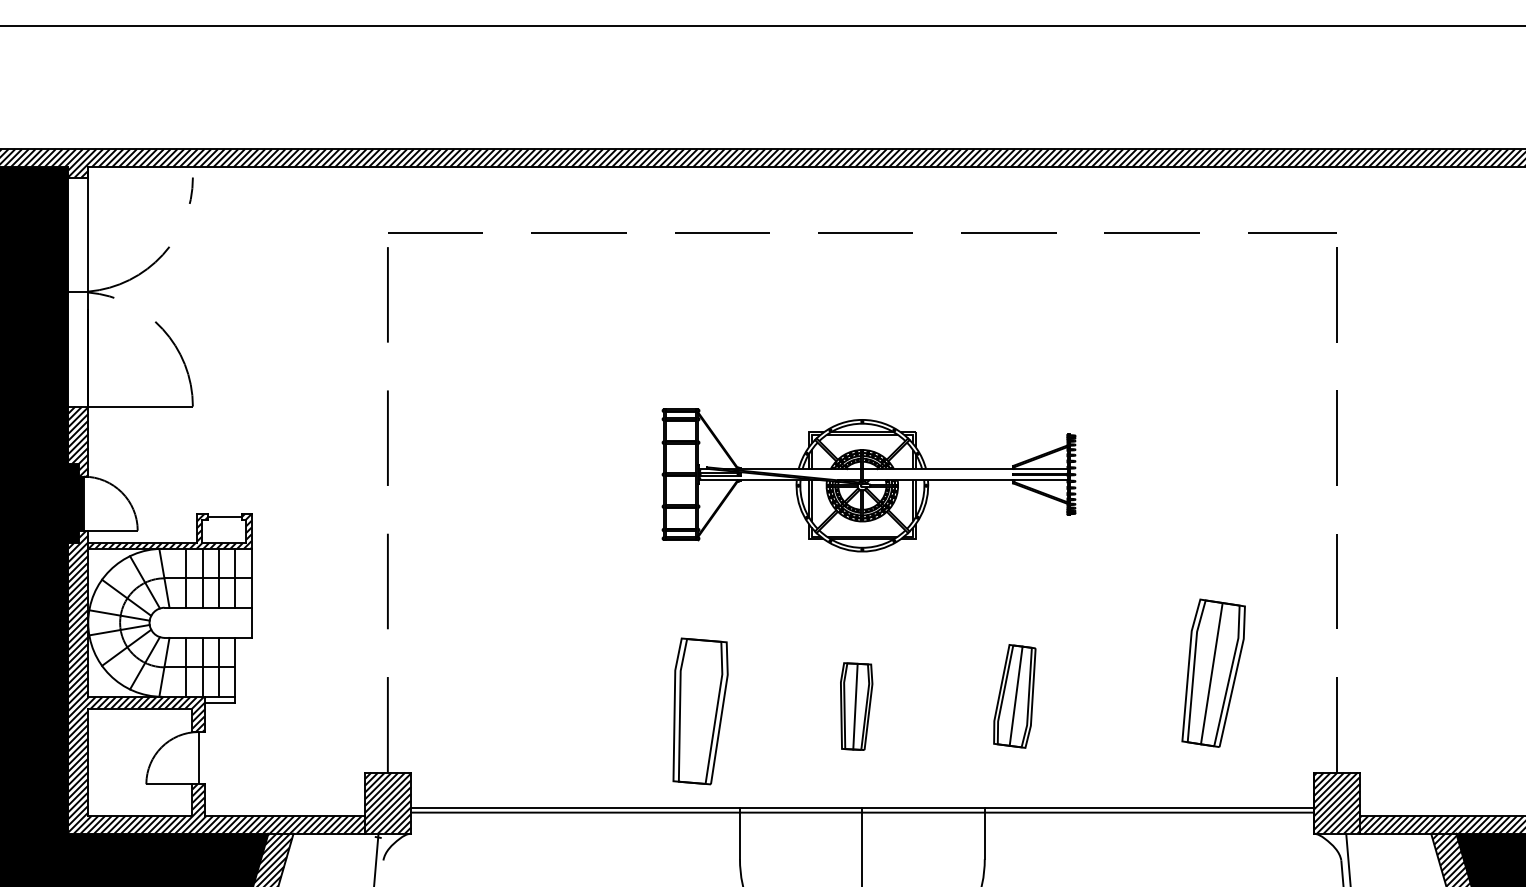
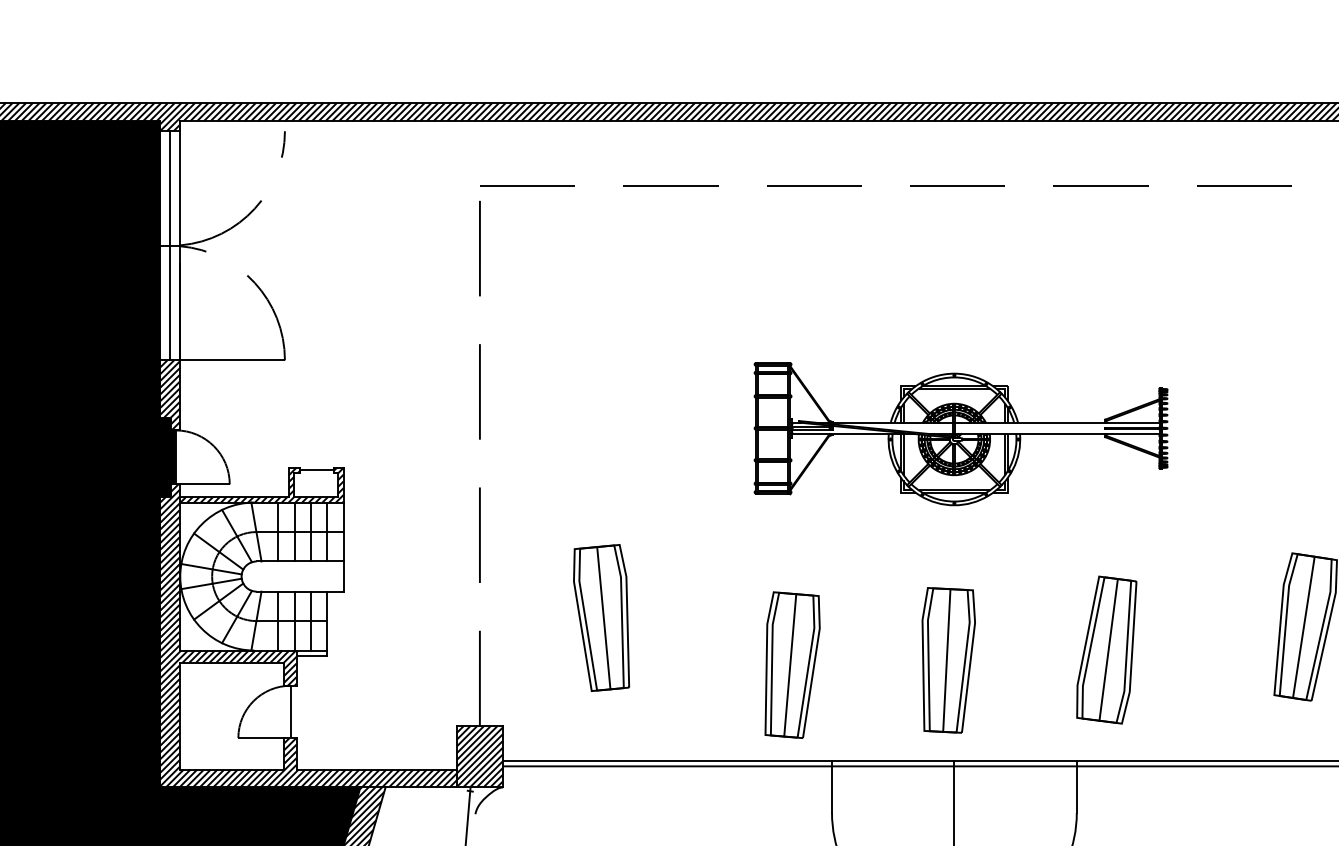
line: (78, 291) -> (170, 245), added
part: (509, 664) -> (601, 618), added
part: (1014, 696) -> (1106, 650), size x1.43
part: (856, 706) -> (948, 660), size x1.67
line: (698, 711) -> (790, 665), added

